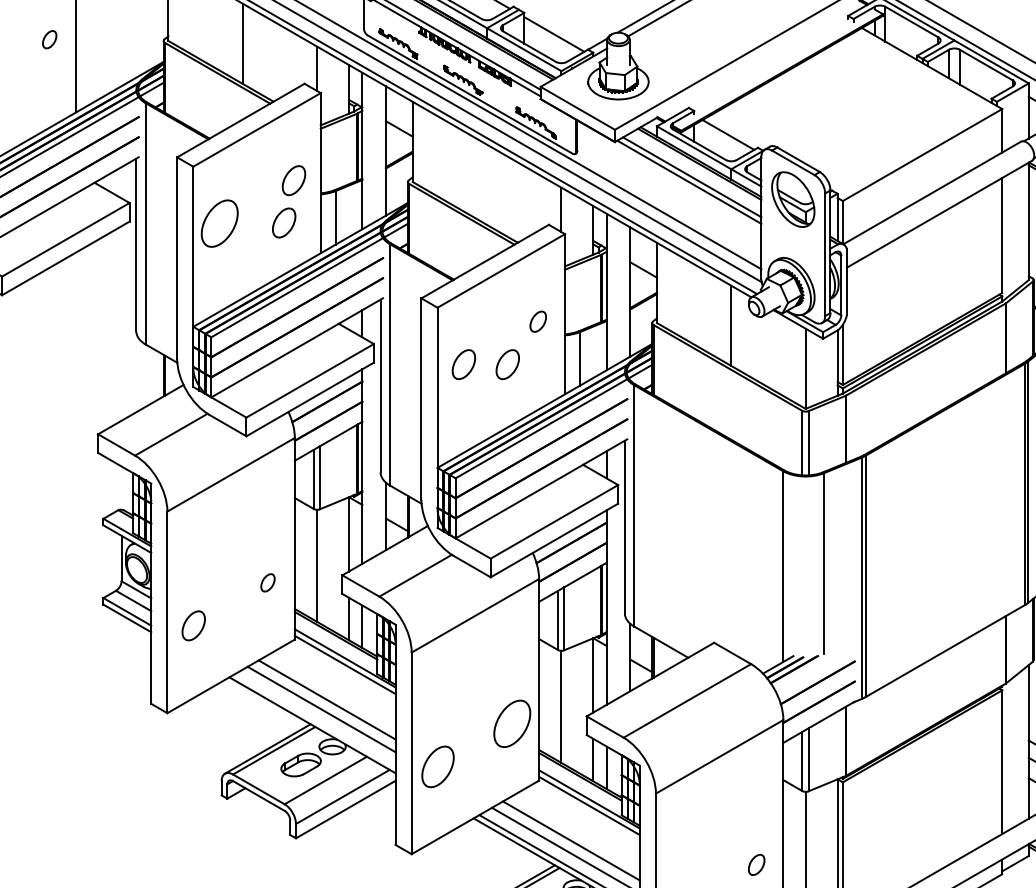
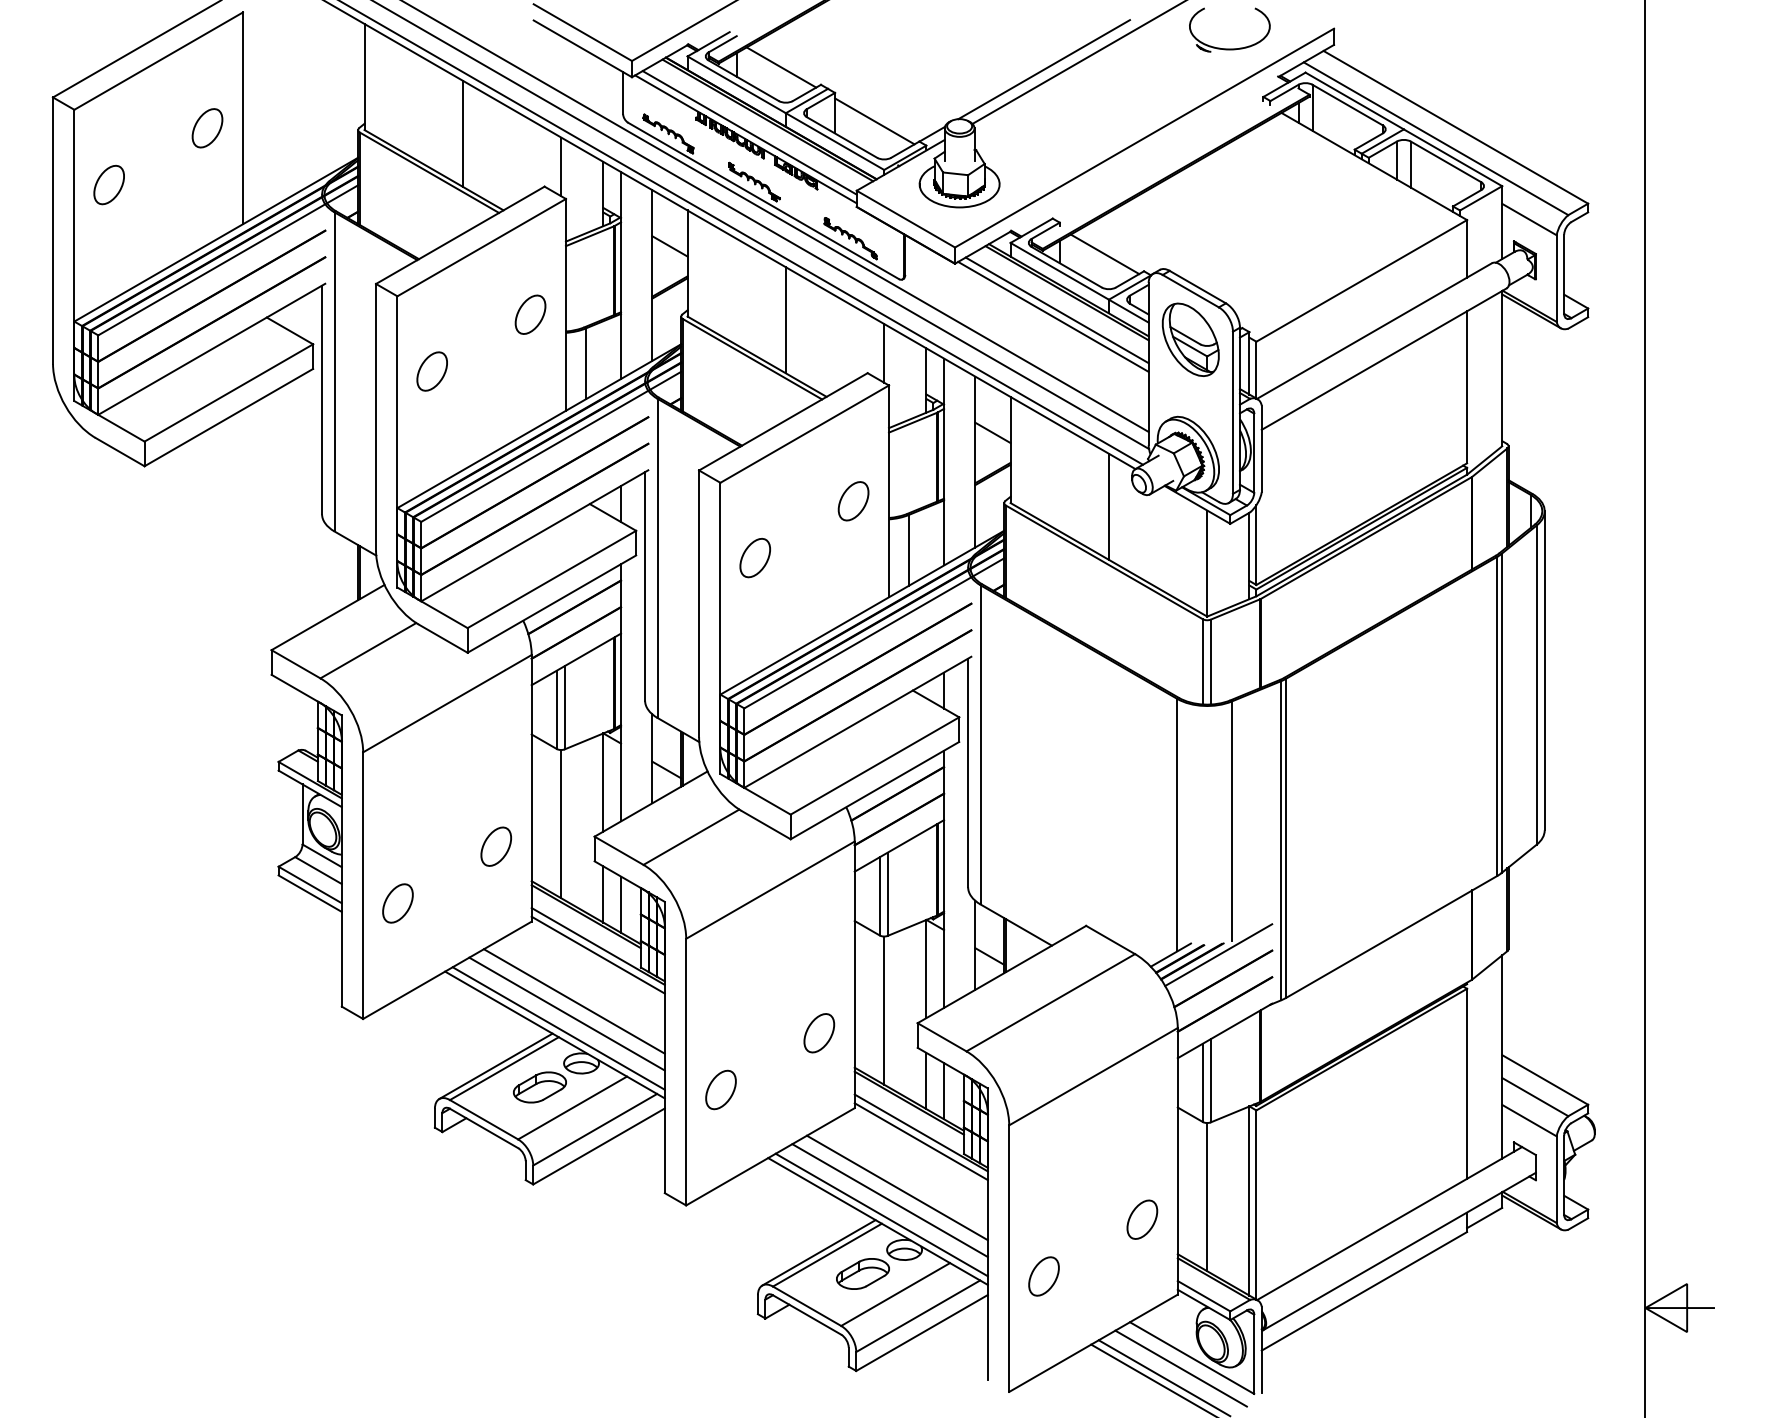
part: (49, 39) -> (207, 128), size x1.67
line: (486, 185) -> (785, 320), added
part: (284, 222) -> (517, 370), removed
part: (219, 223) -> (431, 371), size x0.62
part: (538, 321) -> (853, 501), size x1.43
part: (507, 364) -> (812, 558), removed
part: (267, 582) -> (495, 846), size x1.67
line: (814, 664) -> (1218, 954), added
line: (315, 720) -> (558, 1028), added
part: (512, 724) -> (819, 1033), size x0.62
part: (437, 766) -> (720, 1089), size x0.71
part: (756, 864) -> (1142, 1219), size x1.43

